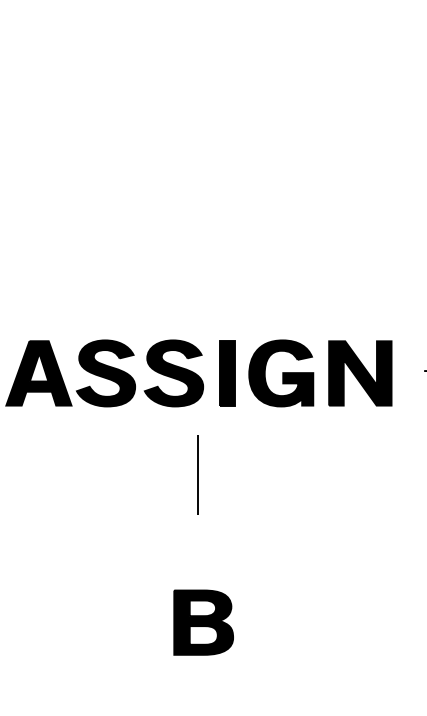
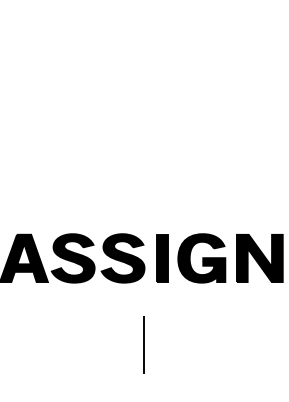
line: (197, 474) -> (144, 344), moved

